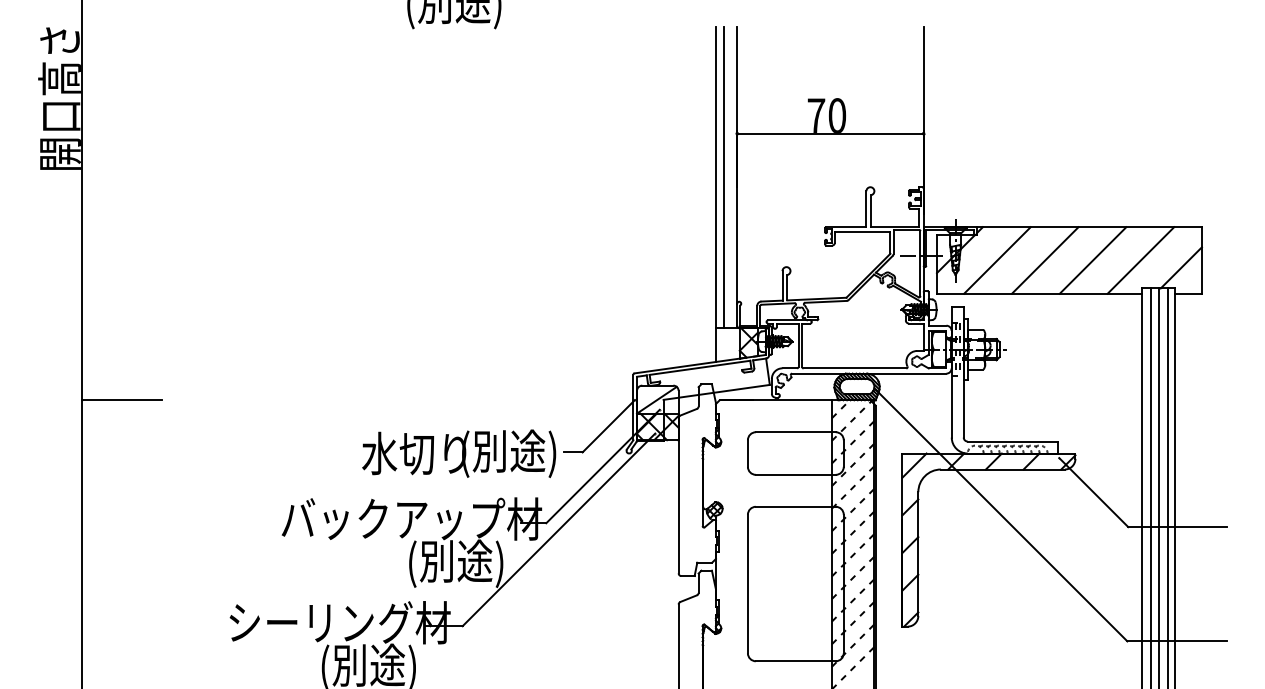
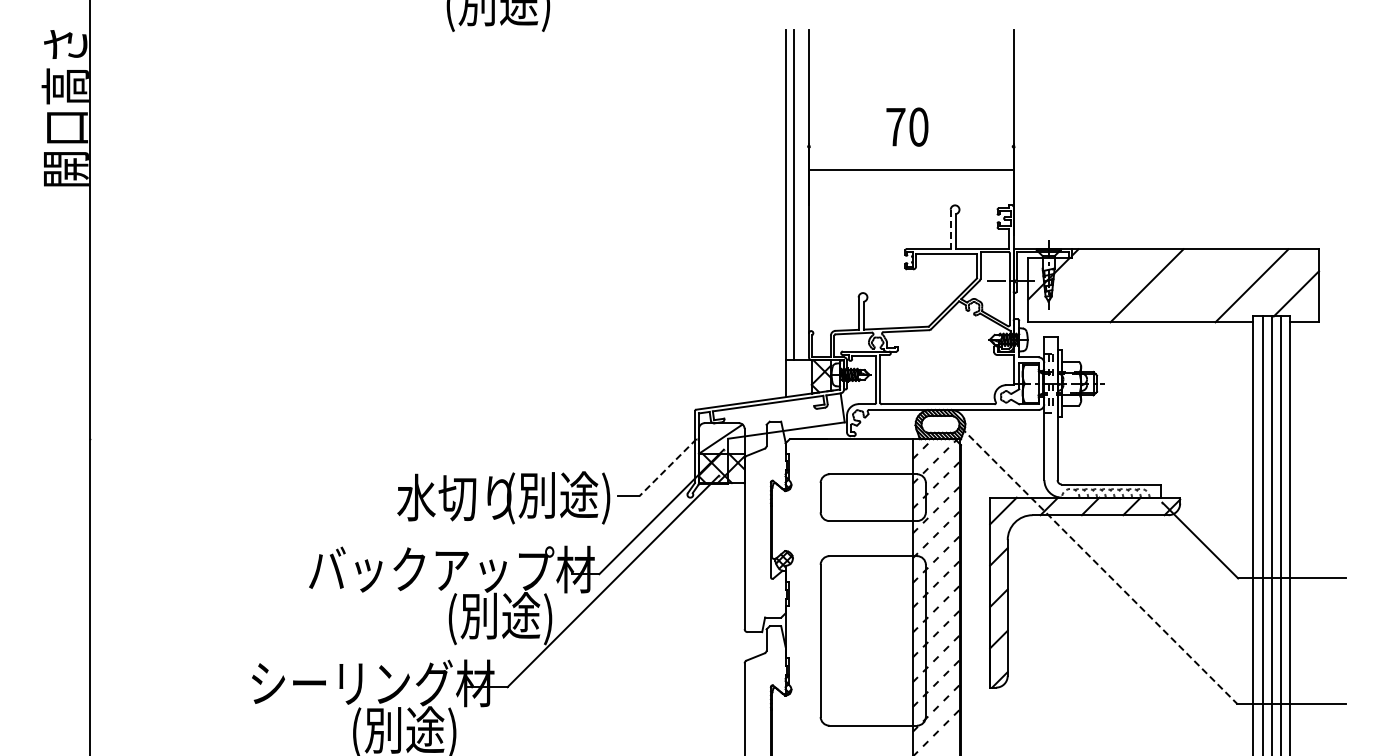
line: (829, 133) -> (910, 169), moved
line: (866, 209) -> (950, 229), solid -> dashed
line: (997, 260) -> (1094, 285), removed
line: (1093, 260) -> (1199, 285), removed
line: (121, 400) -> (133, 439), removed
line: (608, 426) -> (667, 467), solid -> dashed
line: (1001, 516) -> (1099, 566), solid -> dashed

